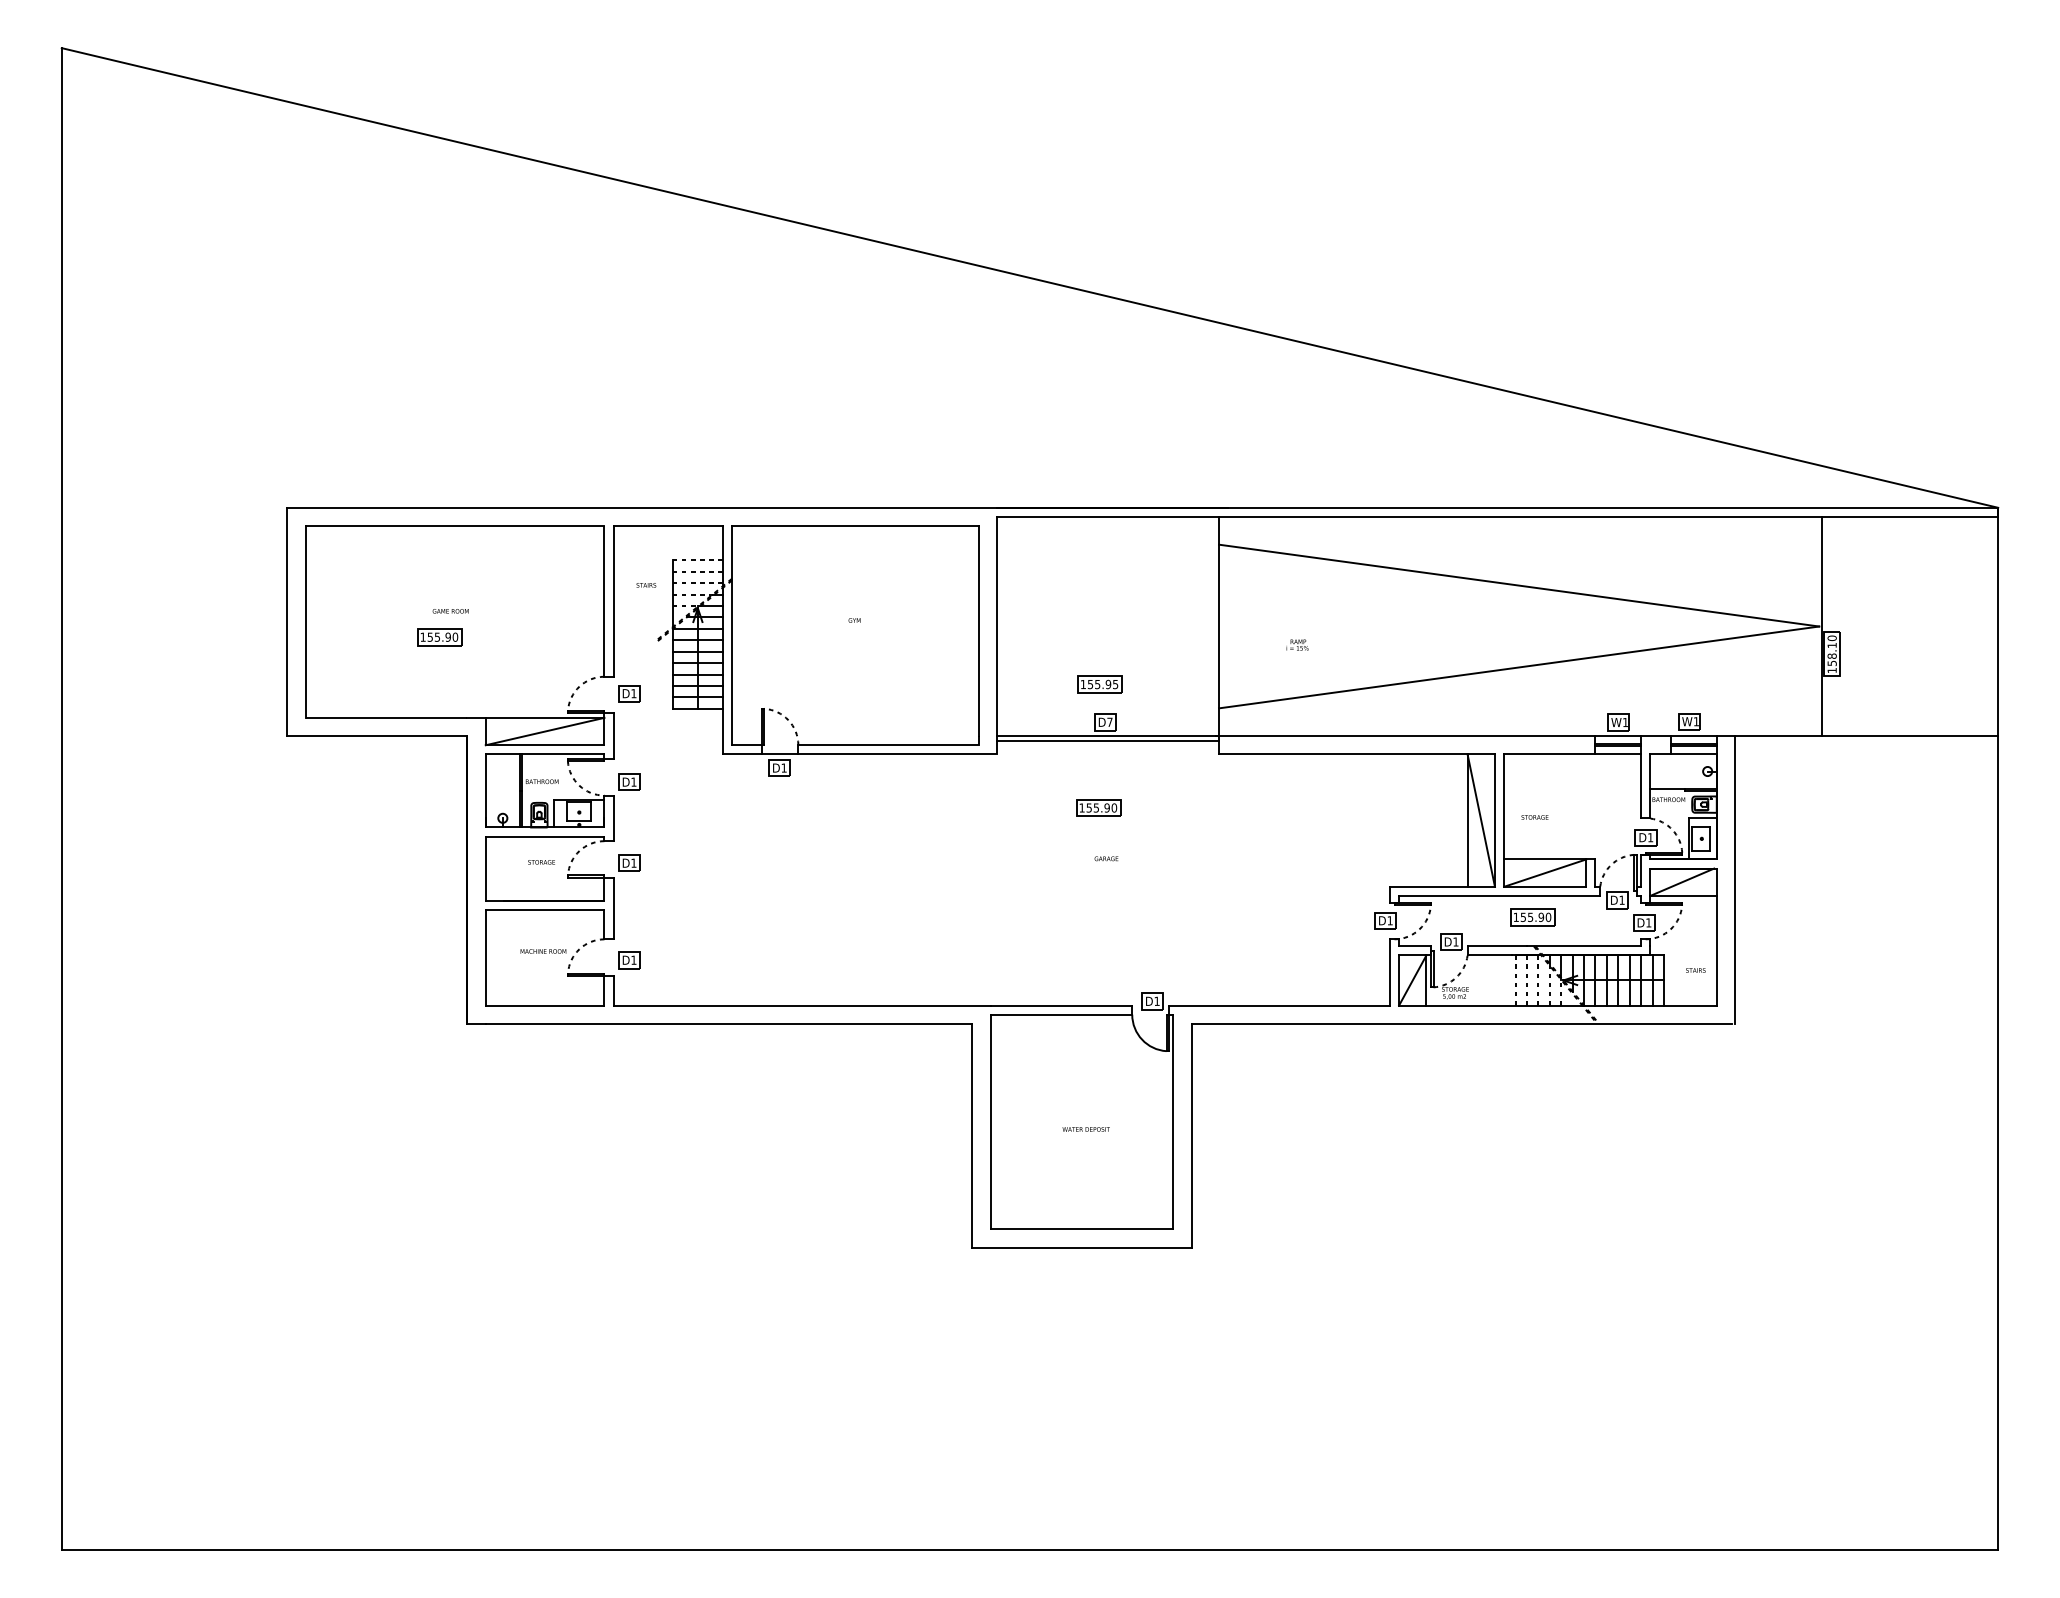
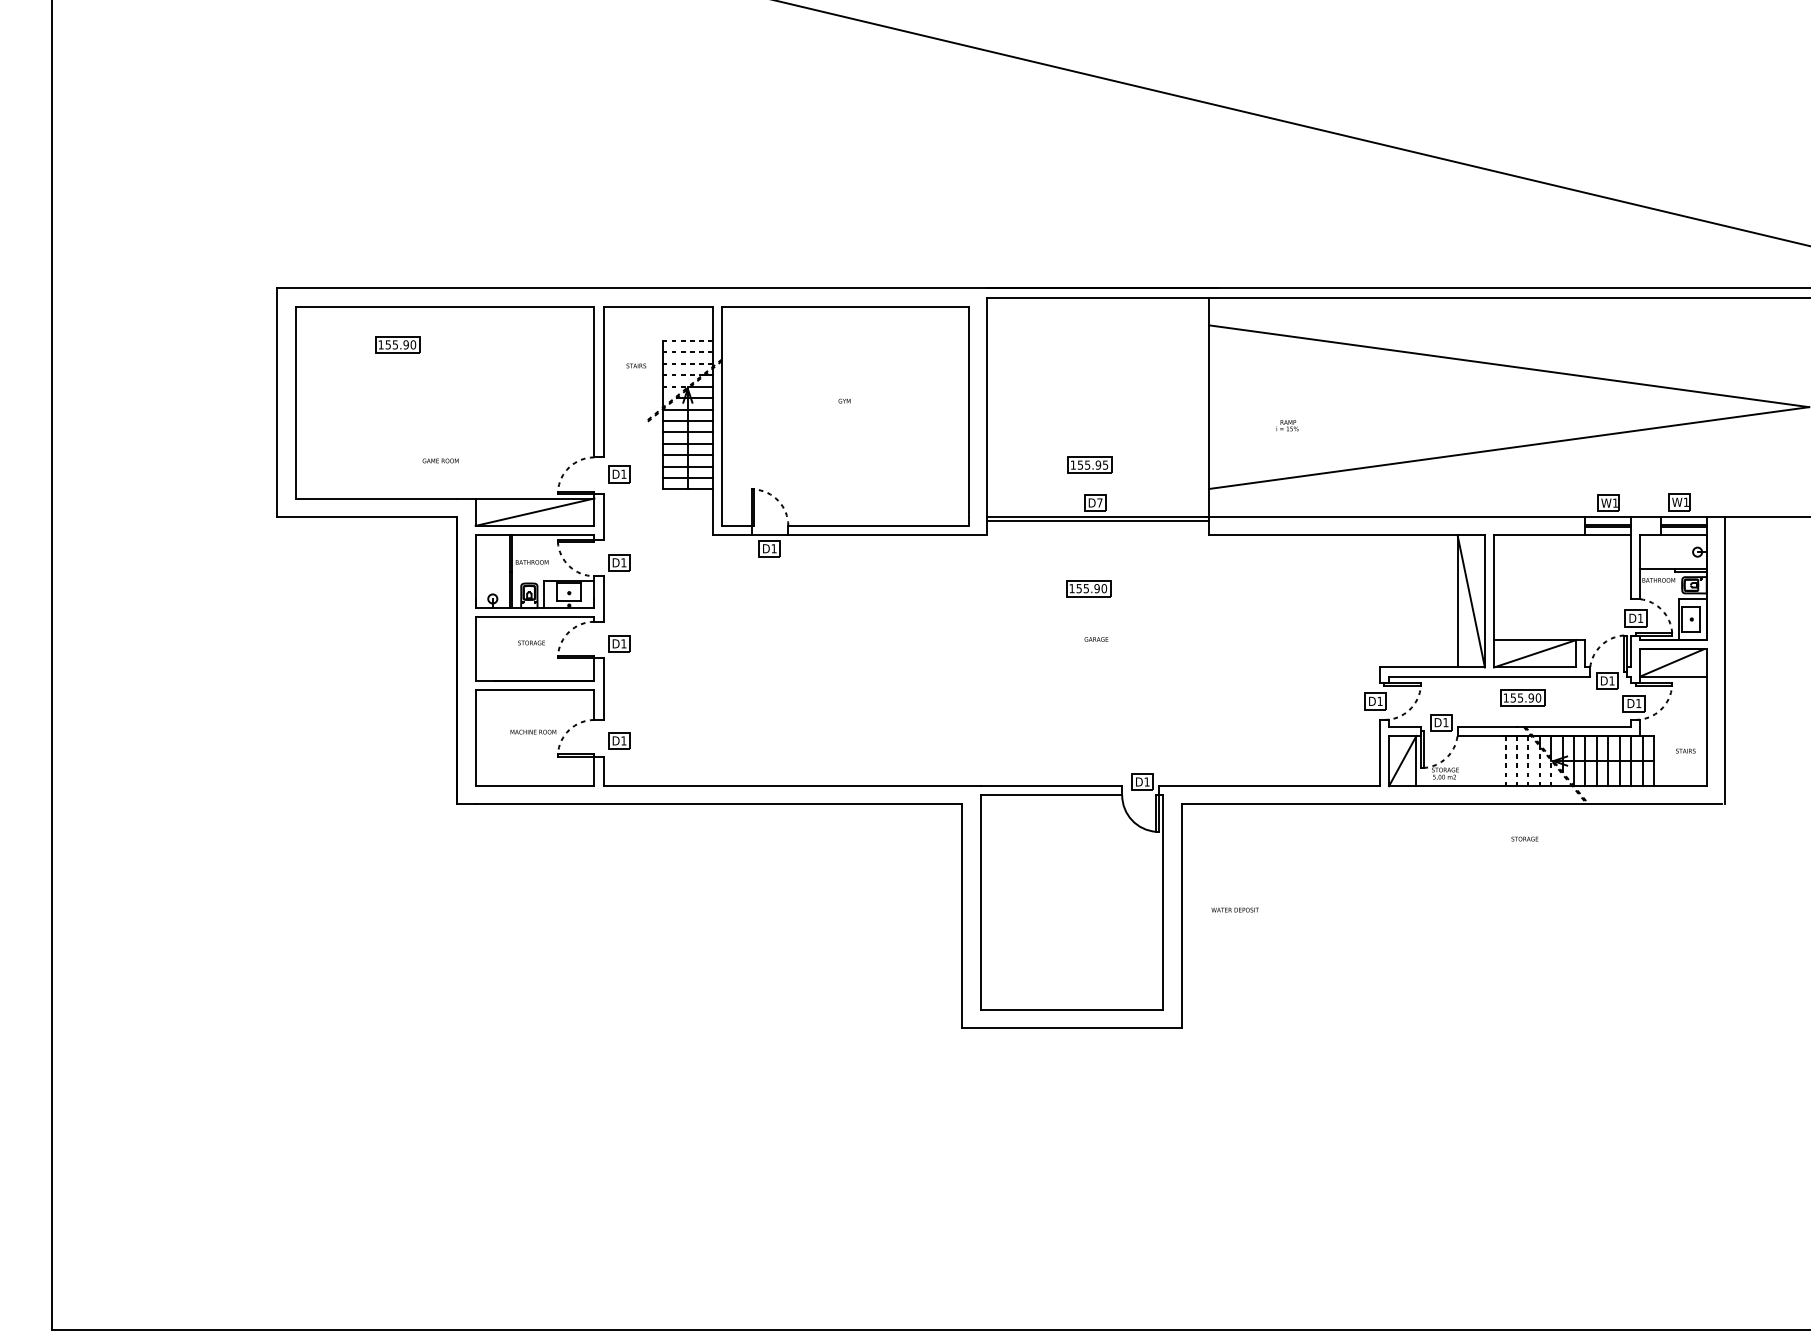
text: (450, 611) -> (440, 461), moved
part: (439, 637) -> (397, 345), moved
text: (1534, 817) -> (1524, 839), moved
text: (1085, 1129) -> (1234, 910), moved

